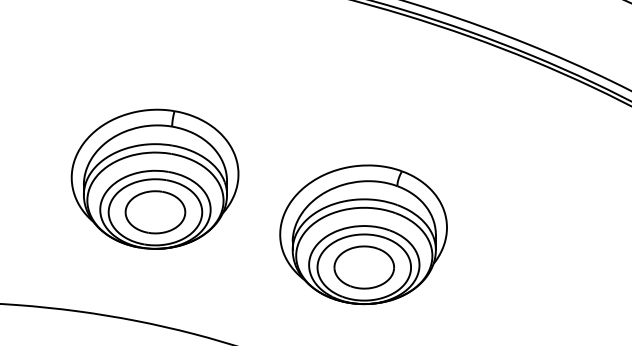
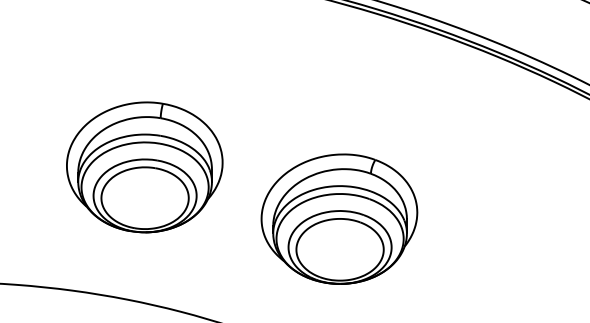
part: (155, 212) -> (145, 198), removed
part: (363, 267) -> (339, 249), removed

